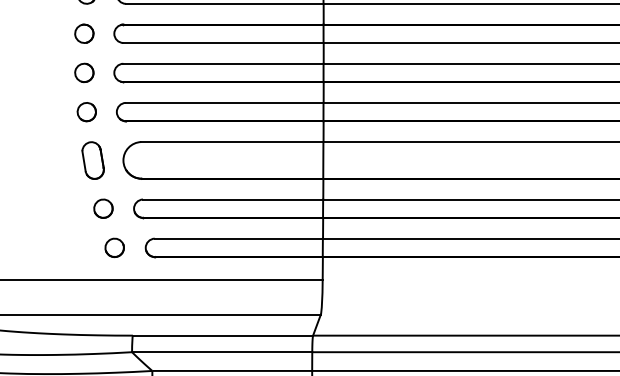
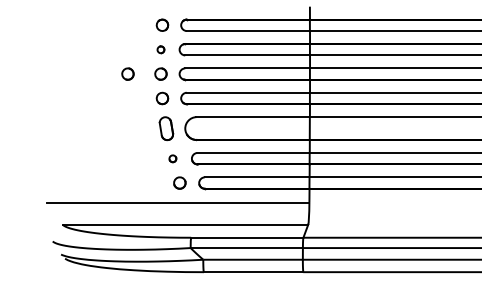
part: (83, 33) -> (160, 49), size x0.6
part: (30, 71) -> (127, 73), added
part: (102, 208) -> (172, 158), size x0.6

